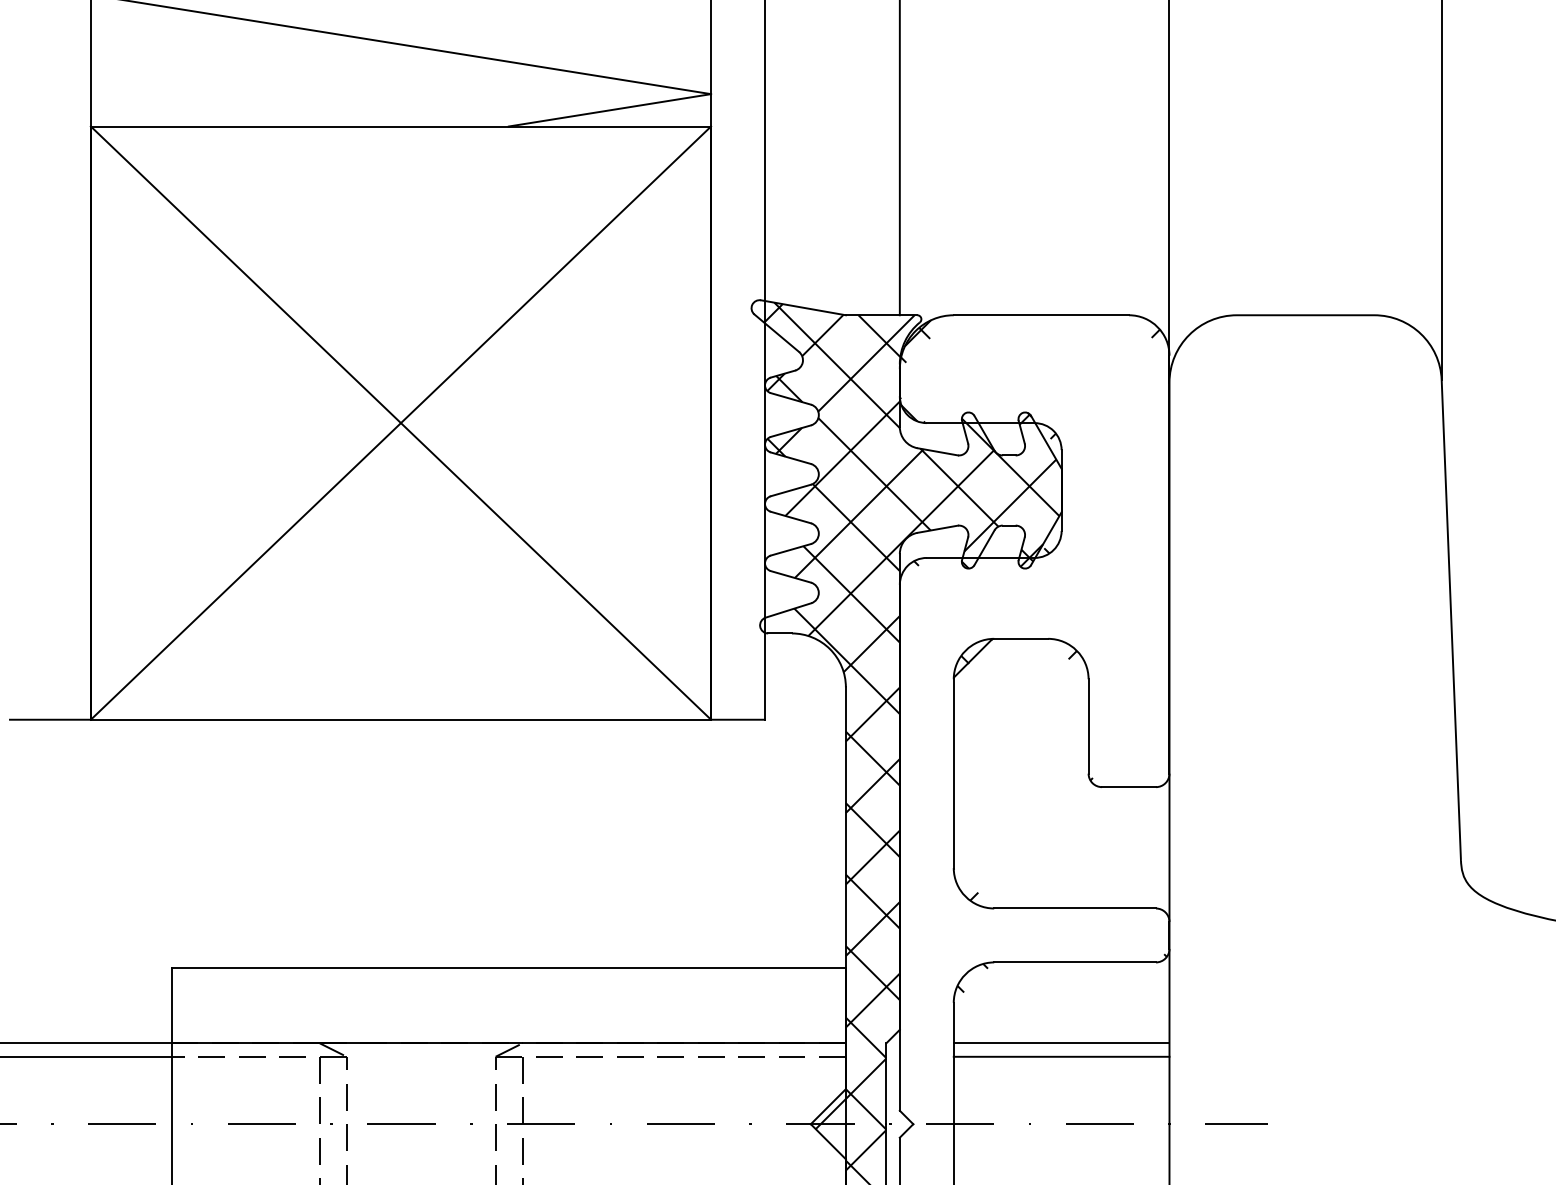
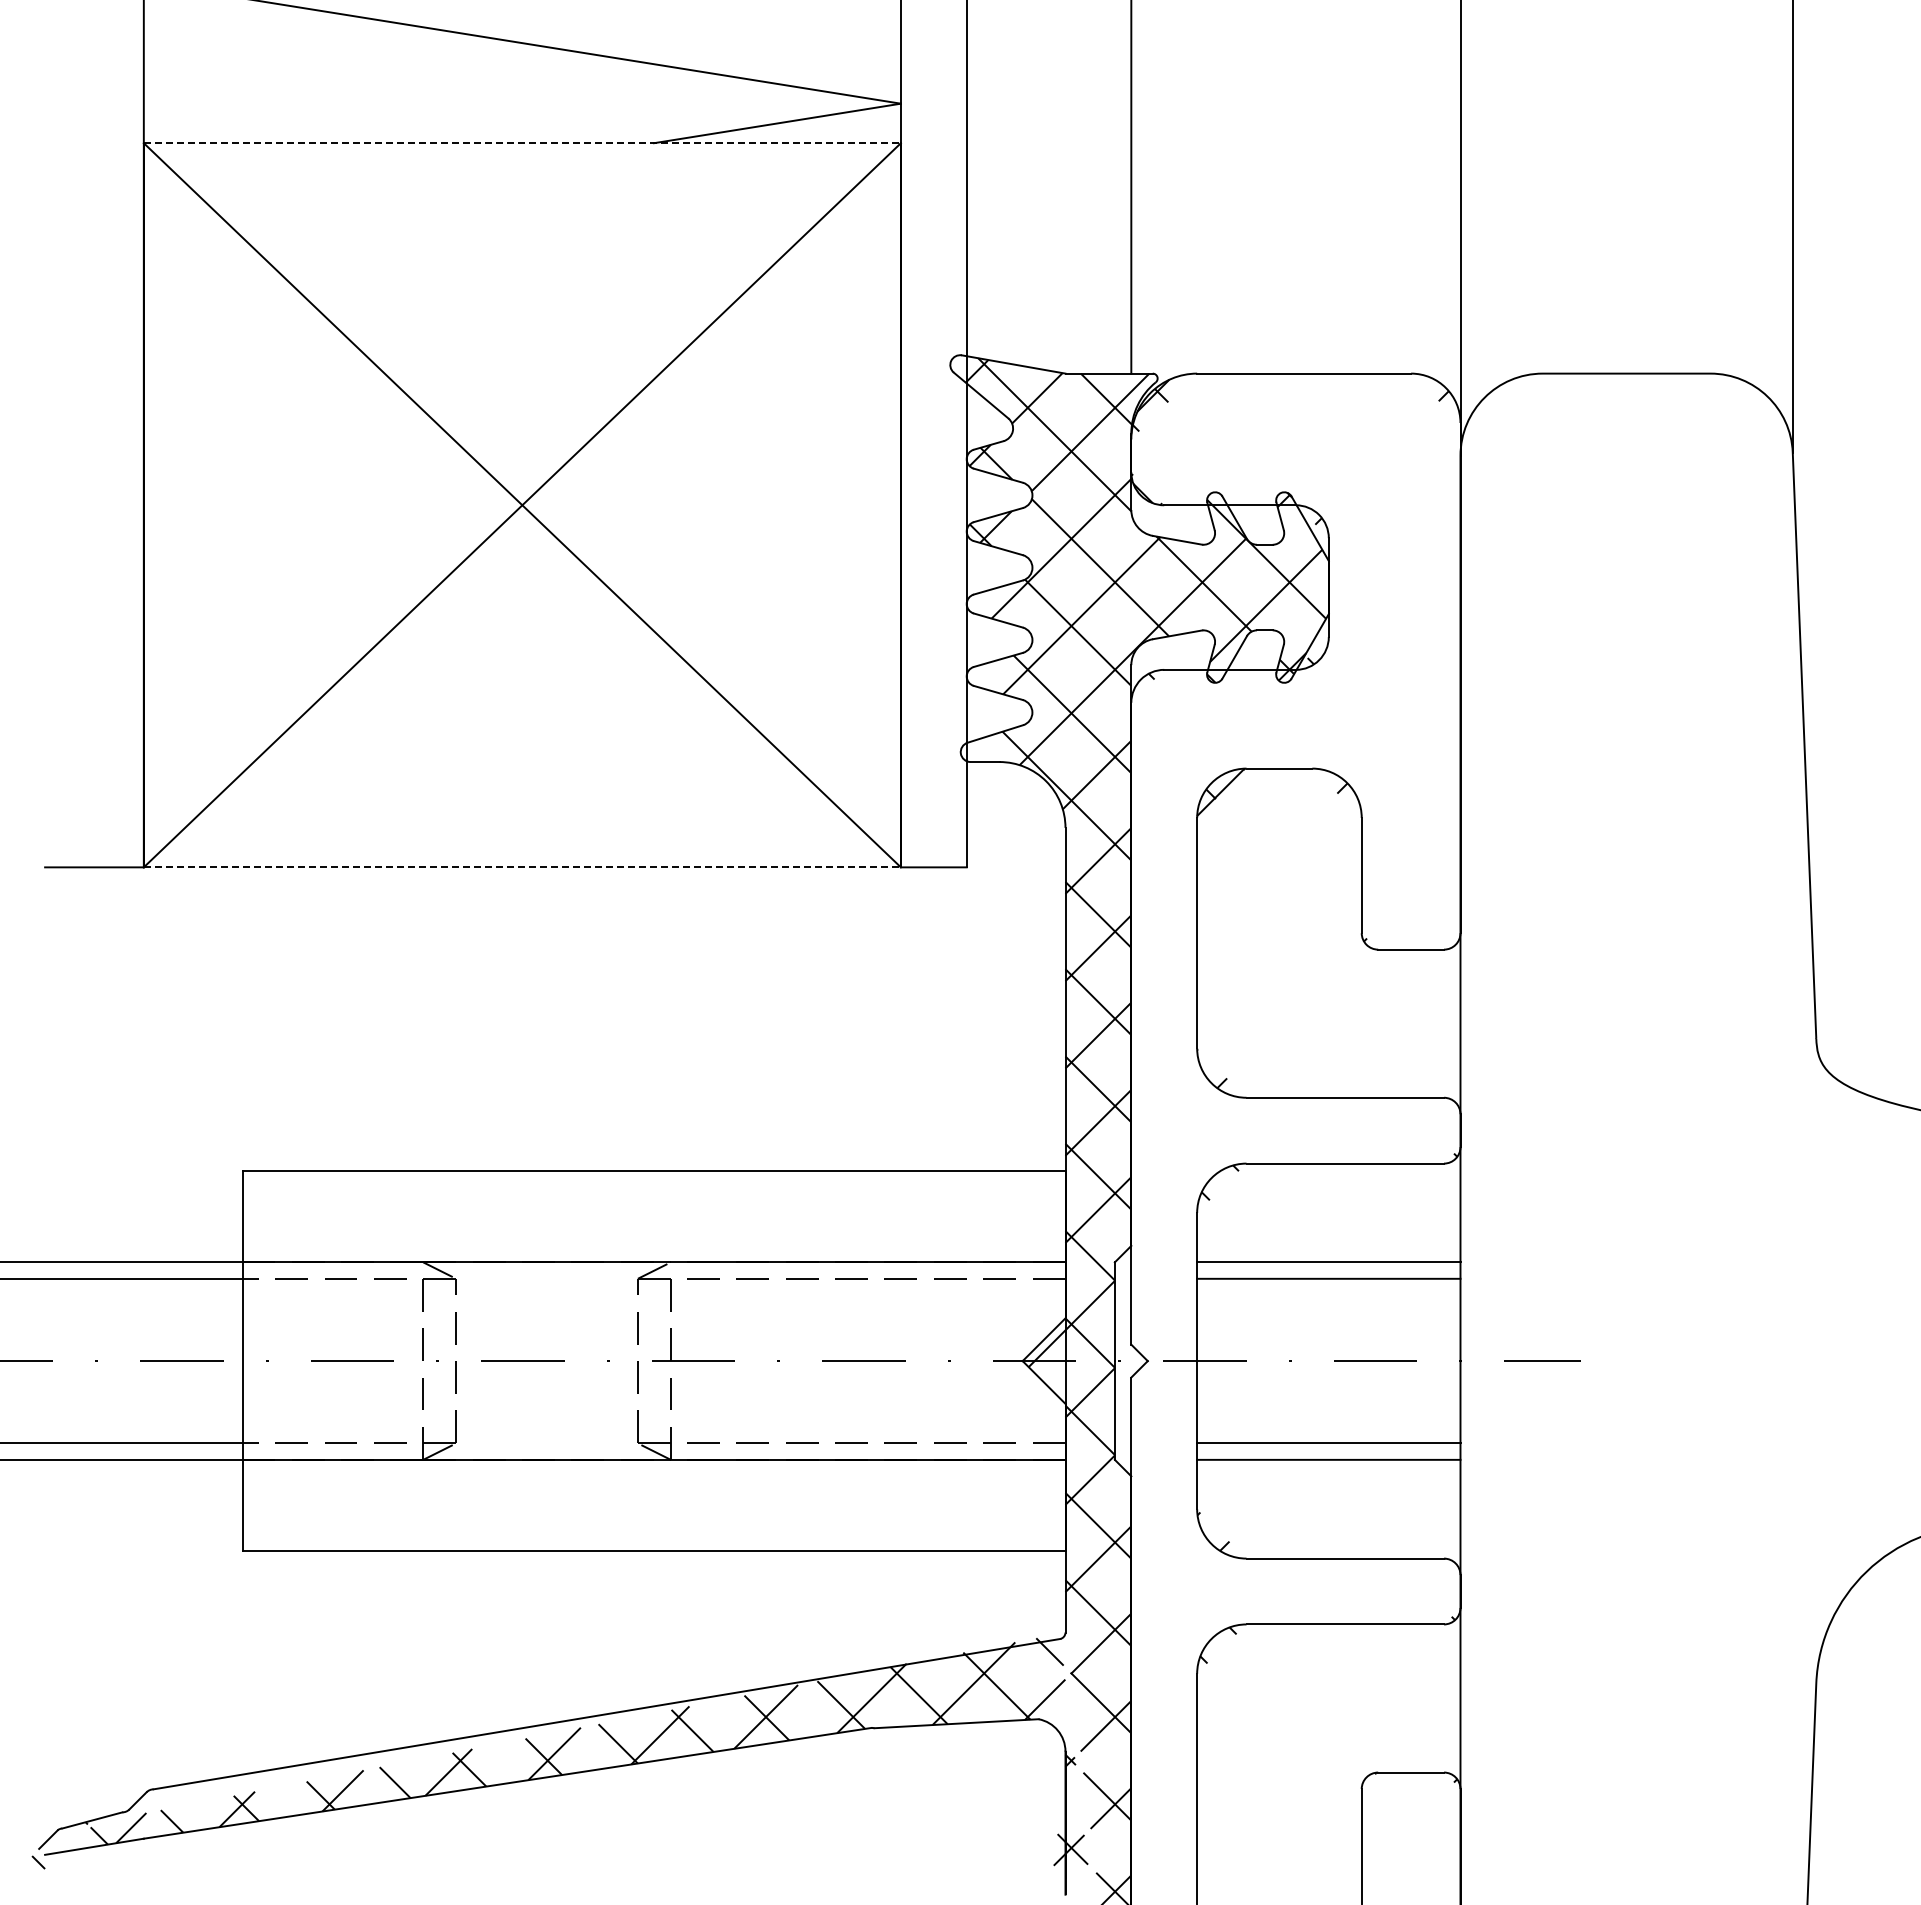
line: (401, 126) -> (522, 143), solid -> dashed
line: (401, 719) -> (522, 867), solid -> dashed

